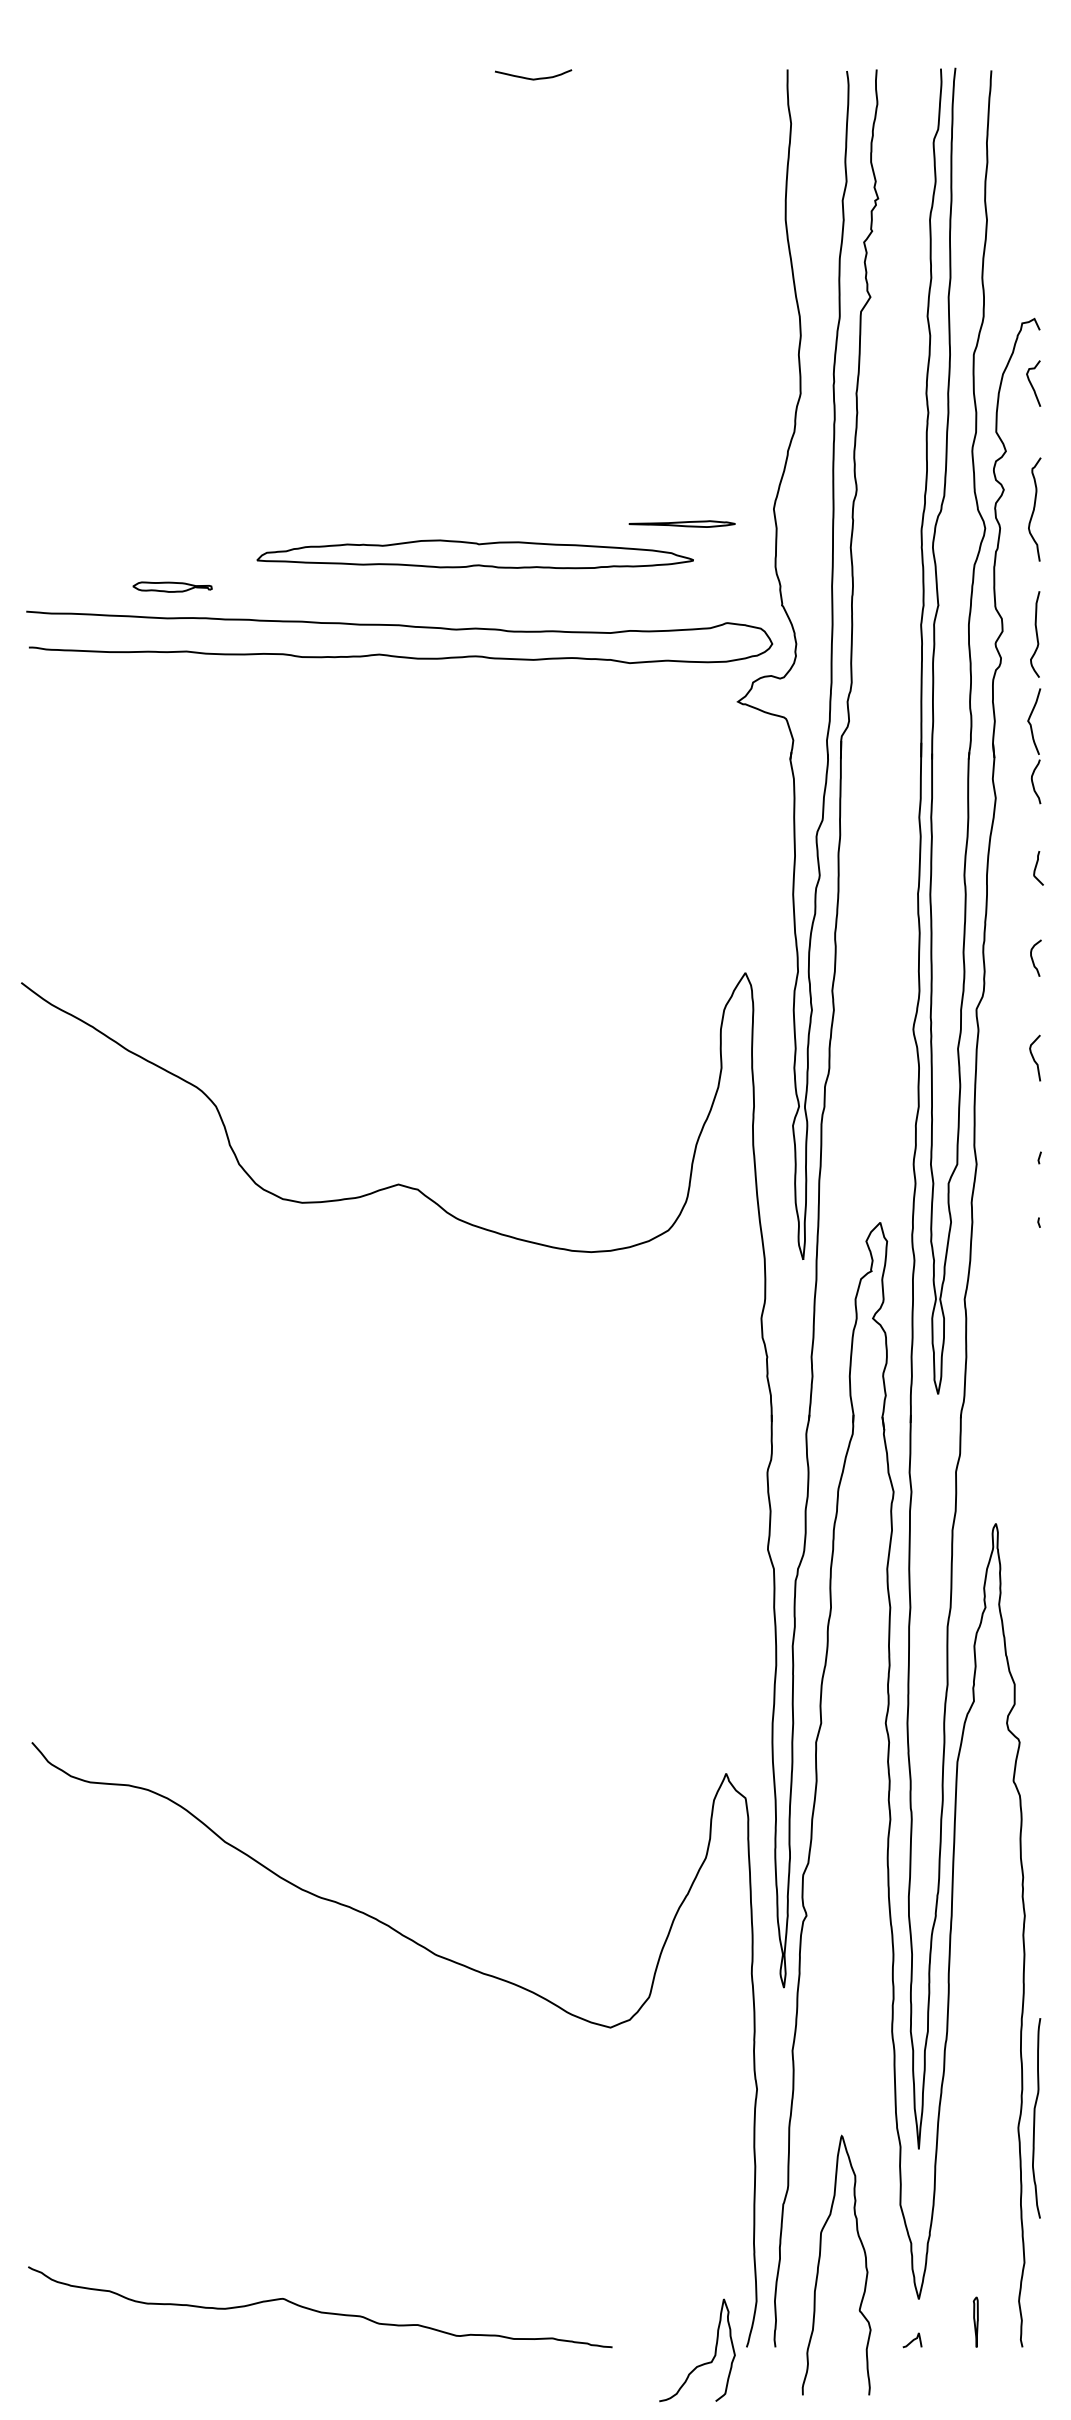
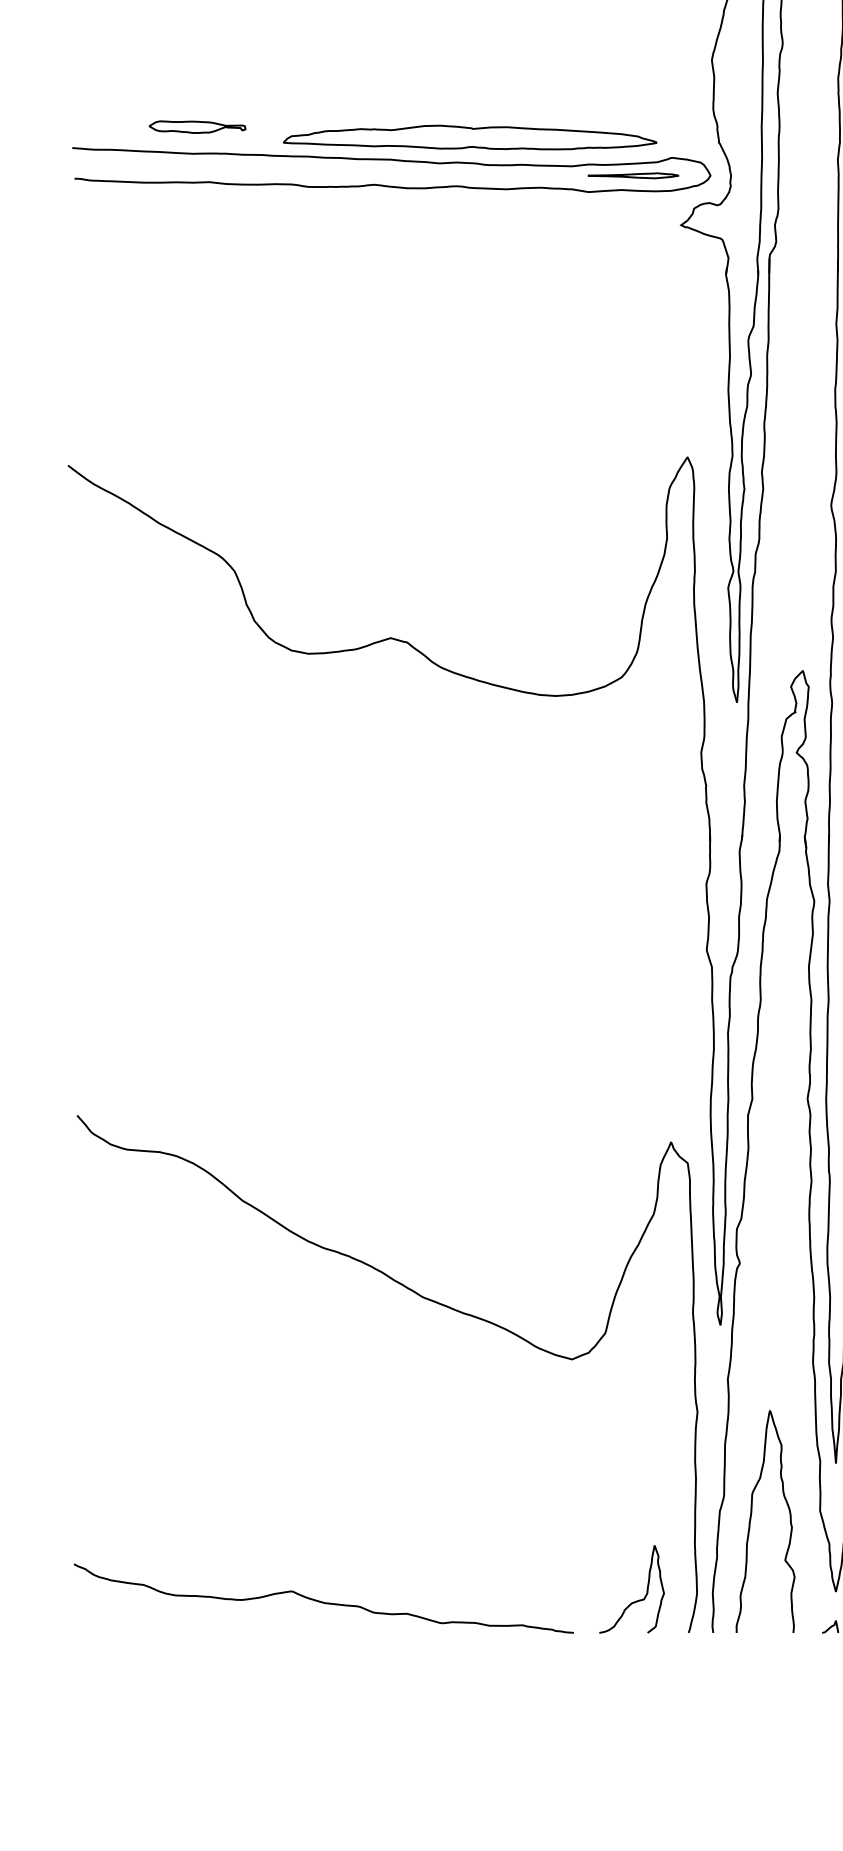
part: (681, 523) -> (632, 175), moved
part: (474, 554) -> (469, 137), moved
part: (172, 586) -> (197, 126), size x1.43
curve: (820, 2259) -> (751, 1516), moved
curve: (702, 2363) -> (636, 1600), moved

